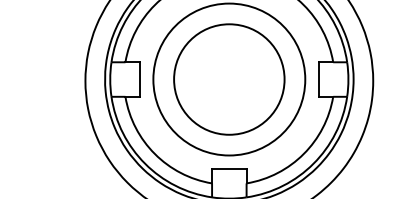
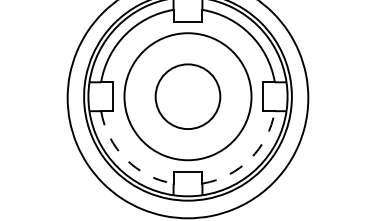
circle: (228, 79) -> (187, 96), size x0.7
arc: (154, 154) -> (125, 159), solid -> dashed
arc: (304, 154) -> (250, 159), solid -> dashed

